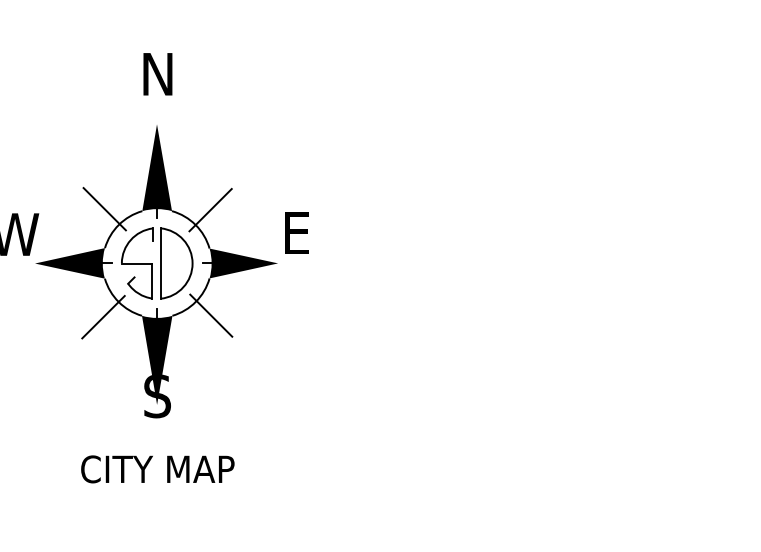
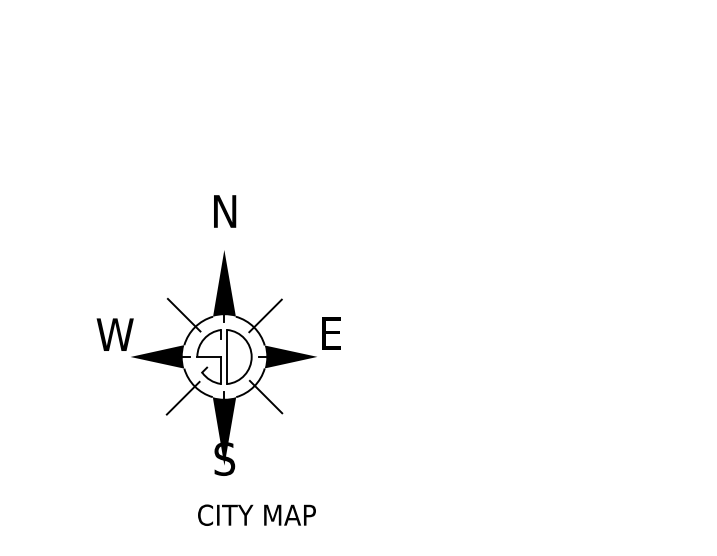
text: (157, 468) -> (256, 514), moved

